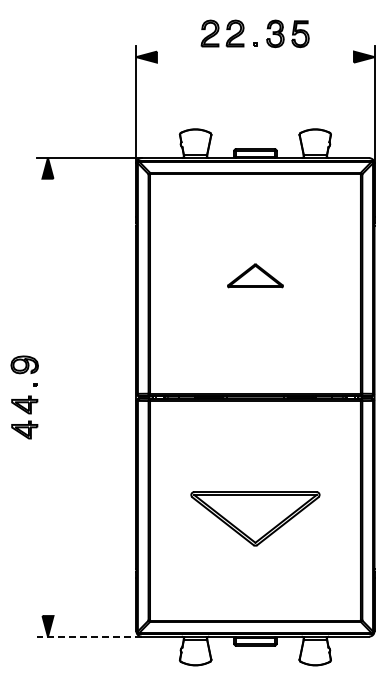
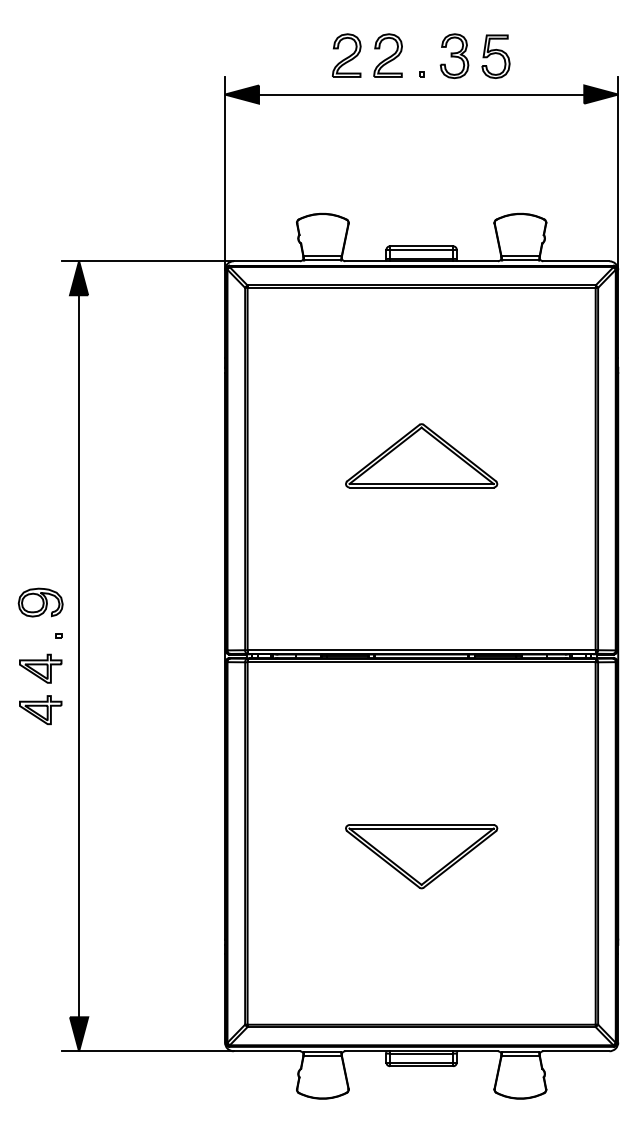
line: (254, 57) -> (420, 95), added
part: (255, 275) -> (421, 455), size x1.67
line: (47, 397) -> (78, 656), added
part: (255, 518) -> (421, 856), size x0.71
line: (89, 636) -> (147, 1051), dashed -> solid

